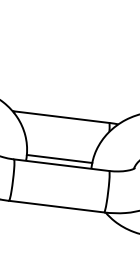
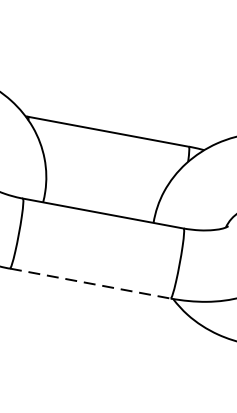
line: (59, 158) -> (100, 201), removed
line: (56, 206) -> (90, 283), solid -> dashed

